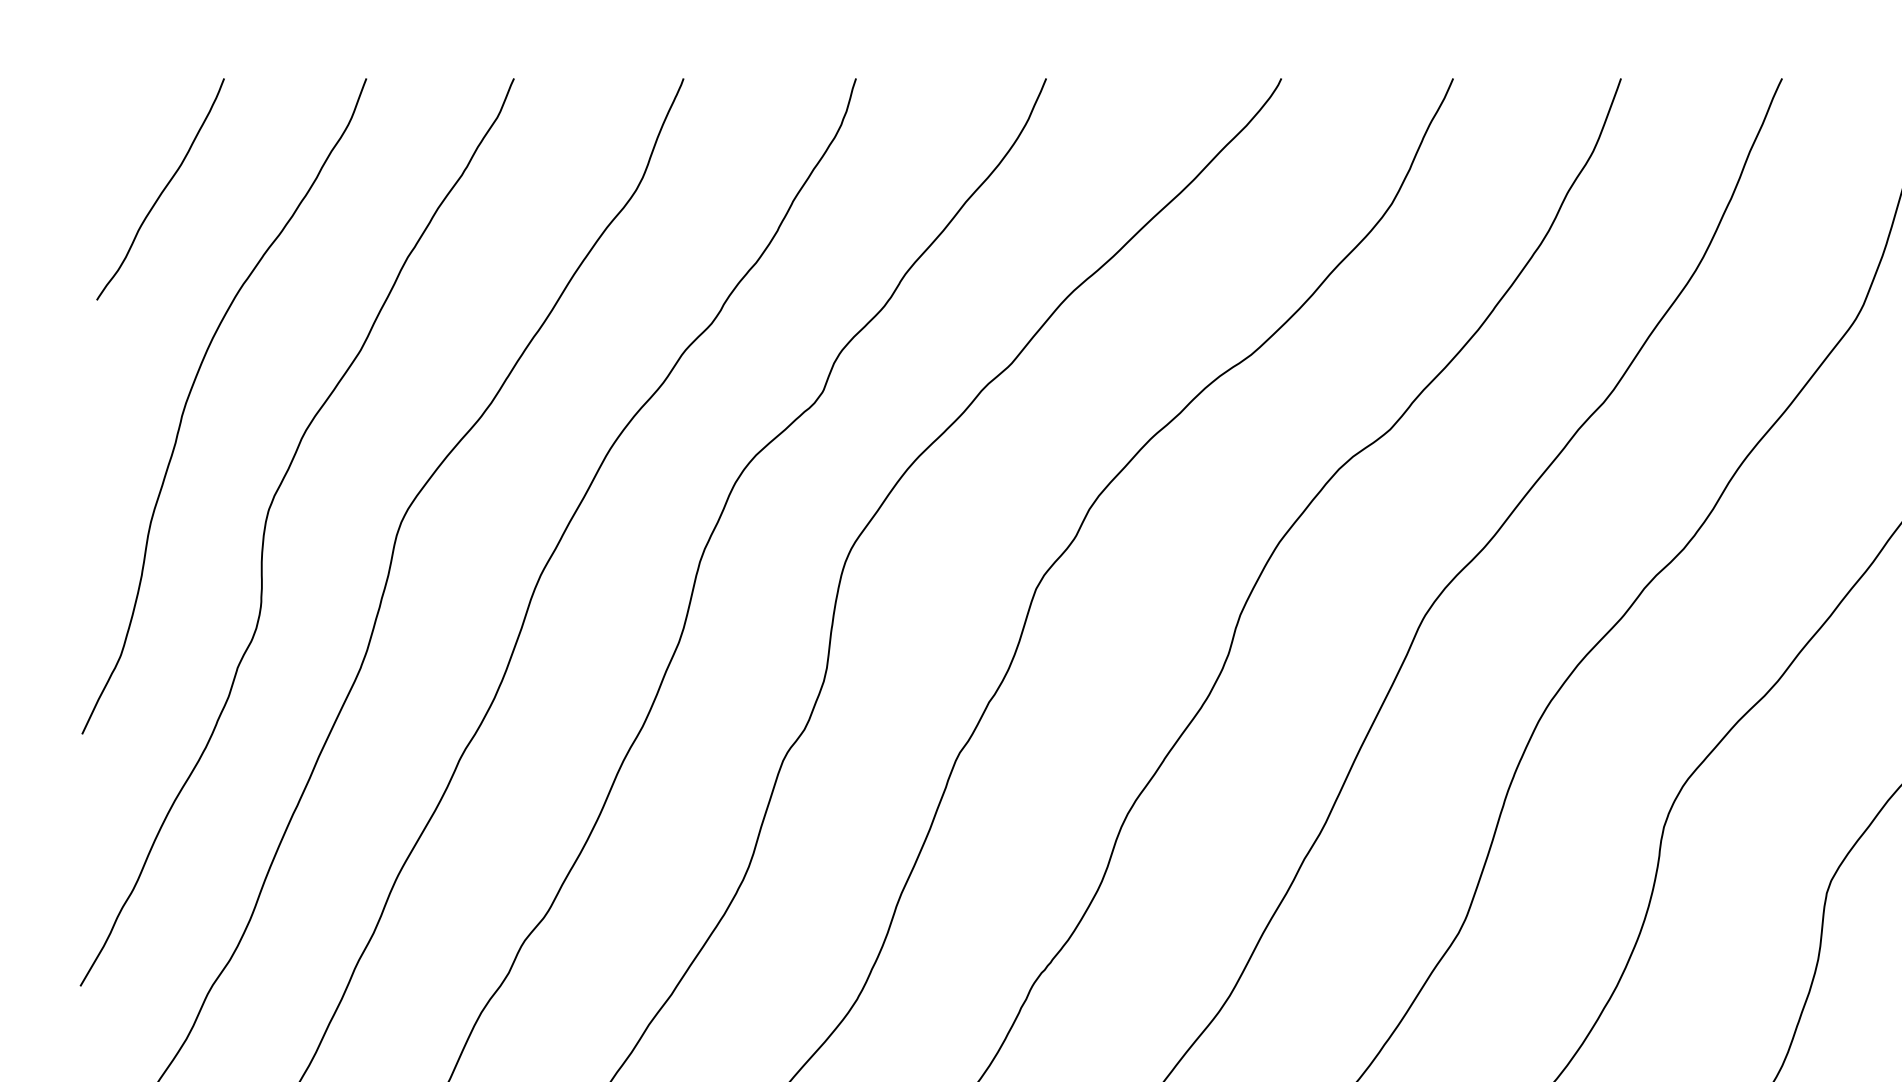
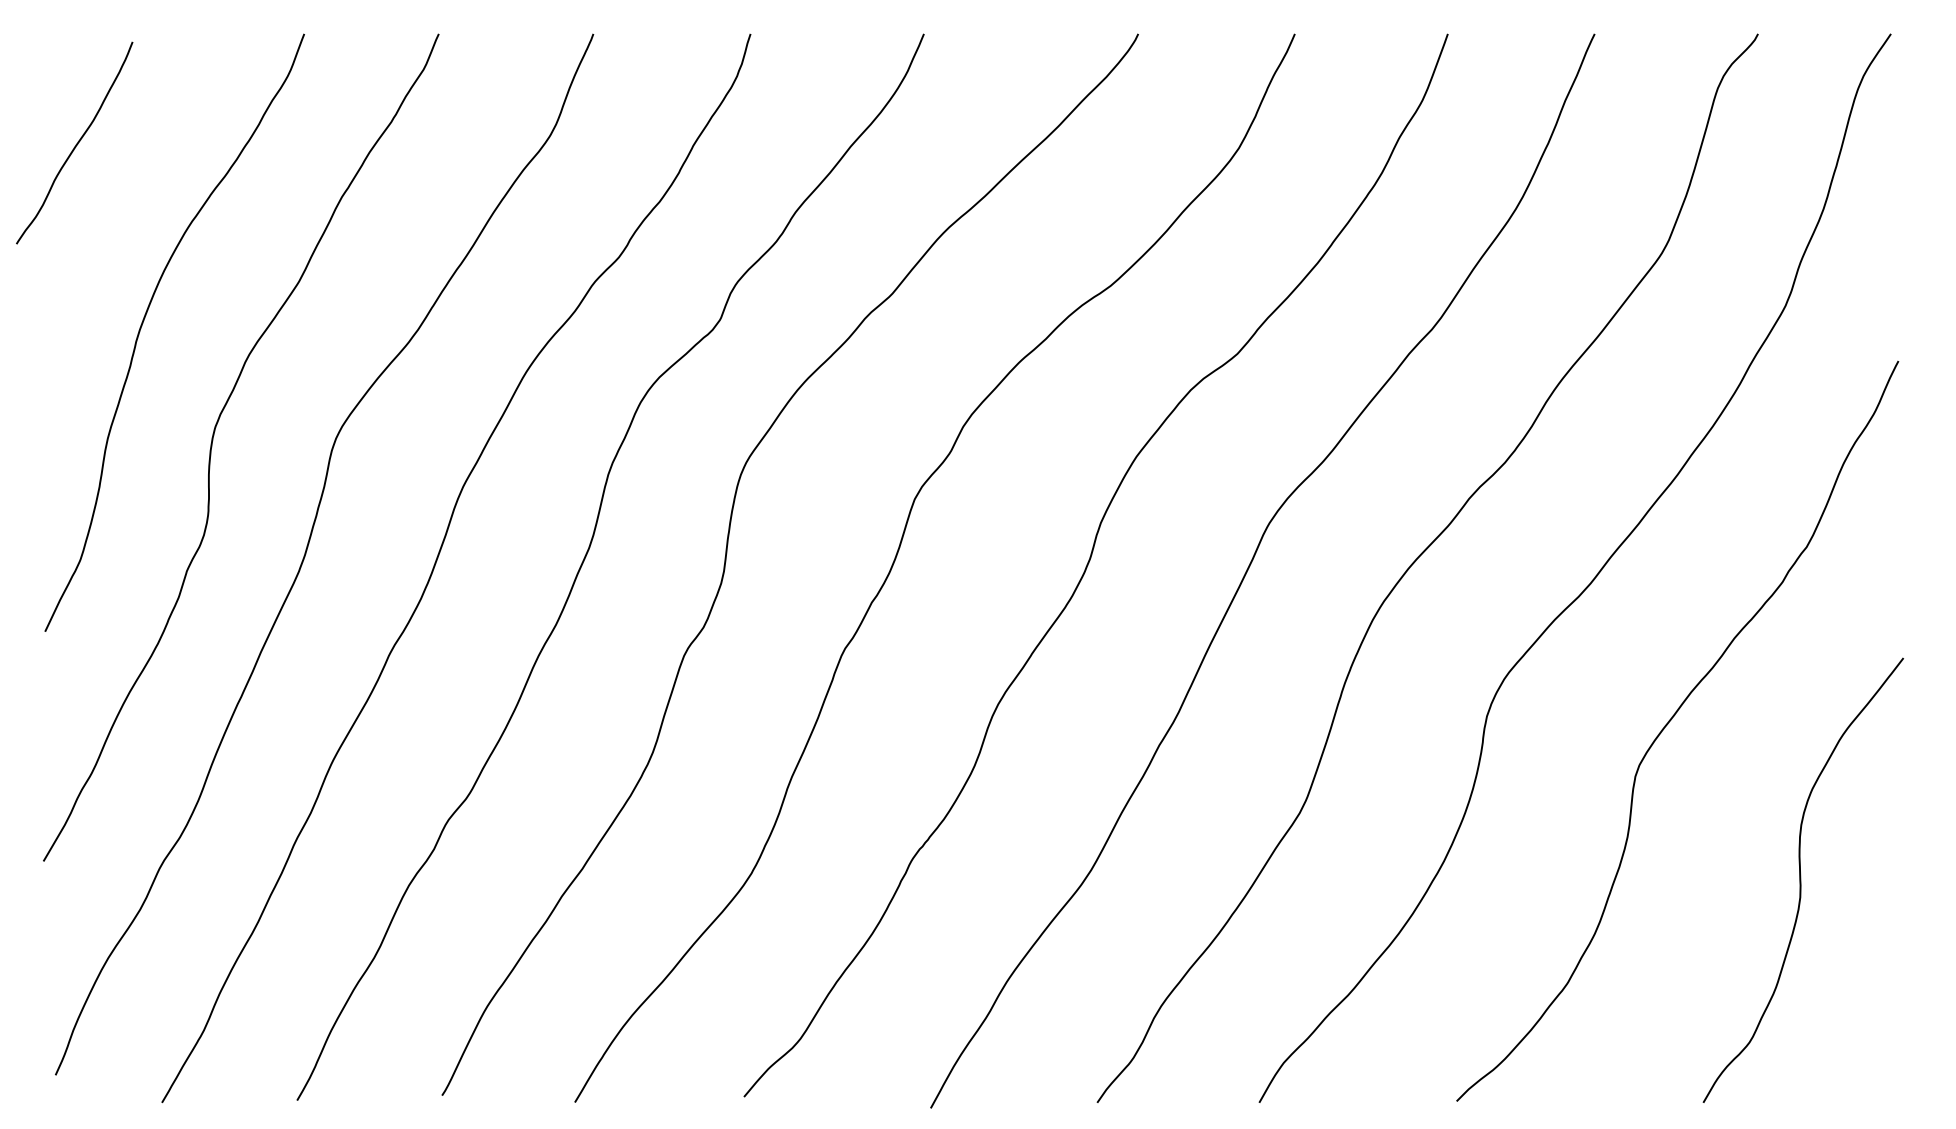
curve: (162, 189) -> (76, 143), moved

